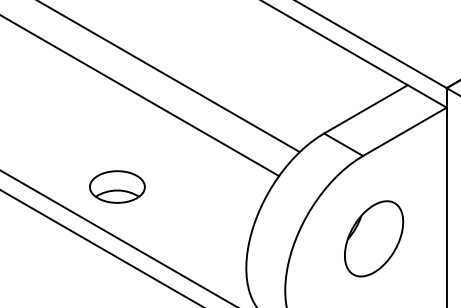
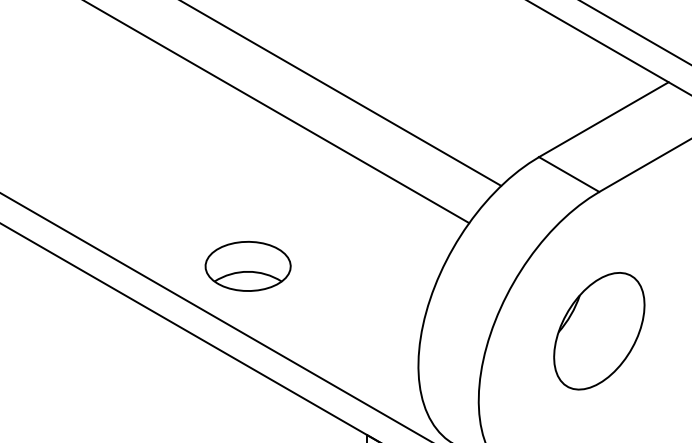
part: (117, 186) -> (248, 265), moved
part: (374, 238) -> (600, 330), moved

